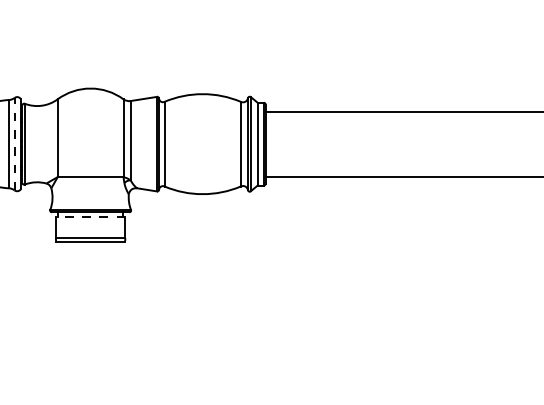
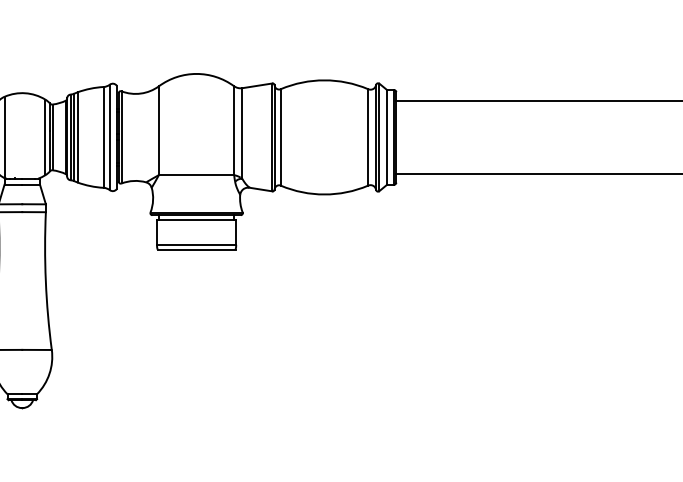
line: (14, 144) -> (109, 137), dashed -> solid
line: (90, 216) -> (196, 220), dashed -> solid

